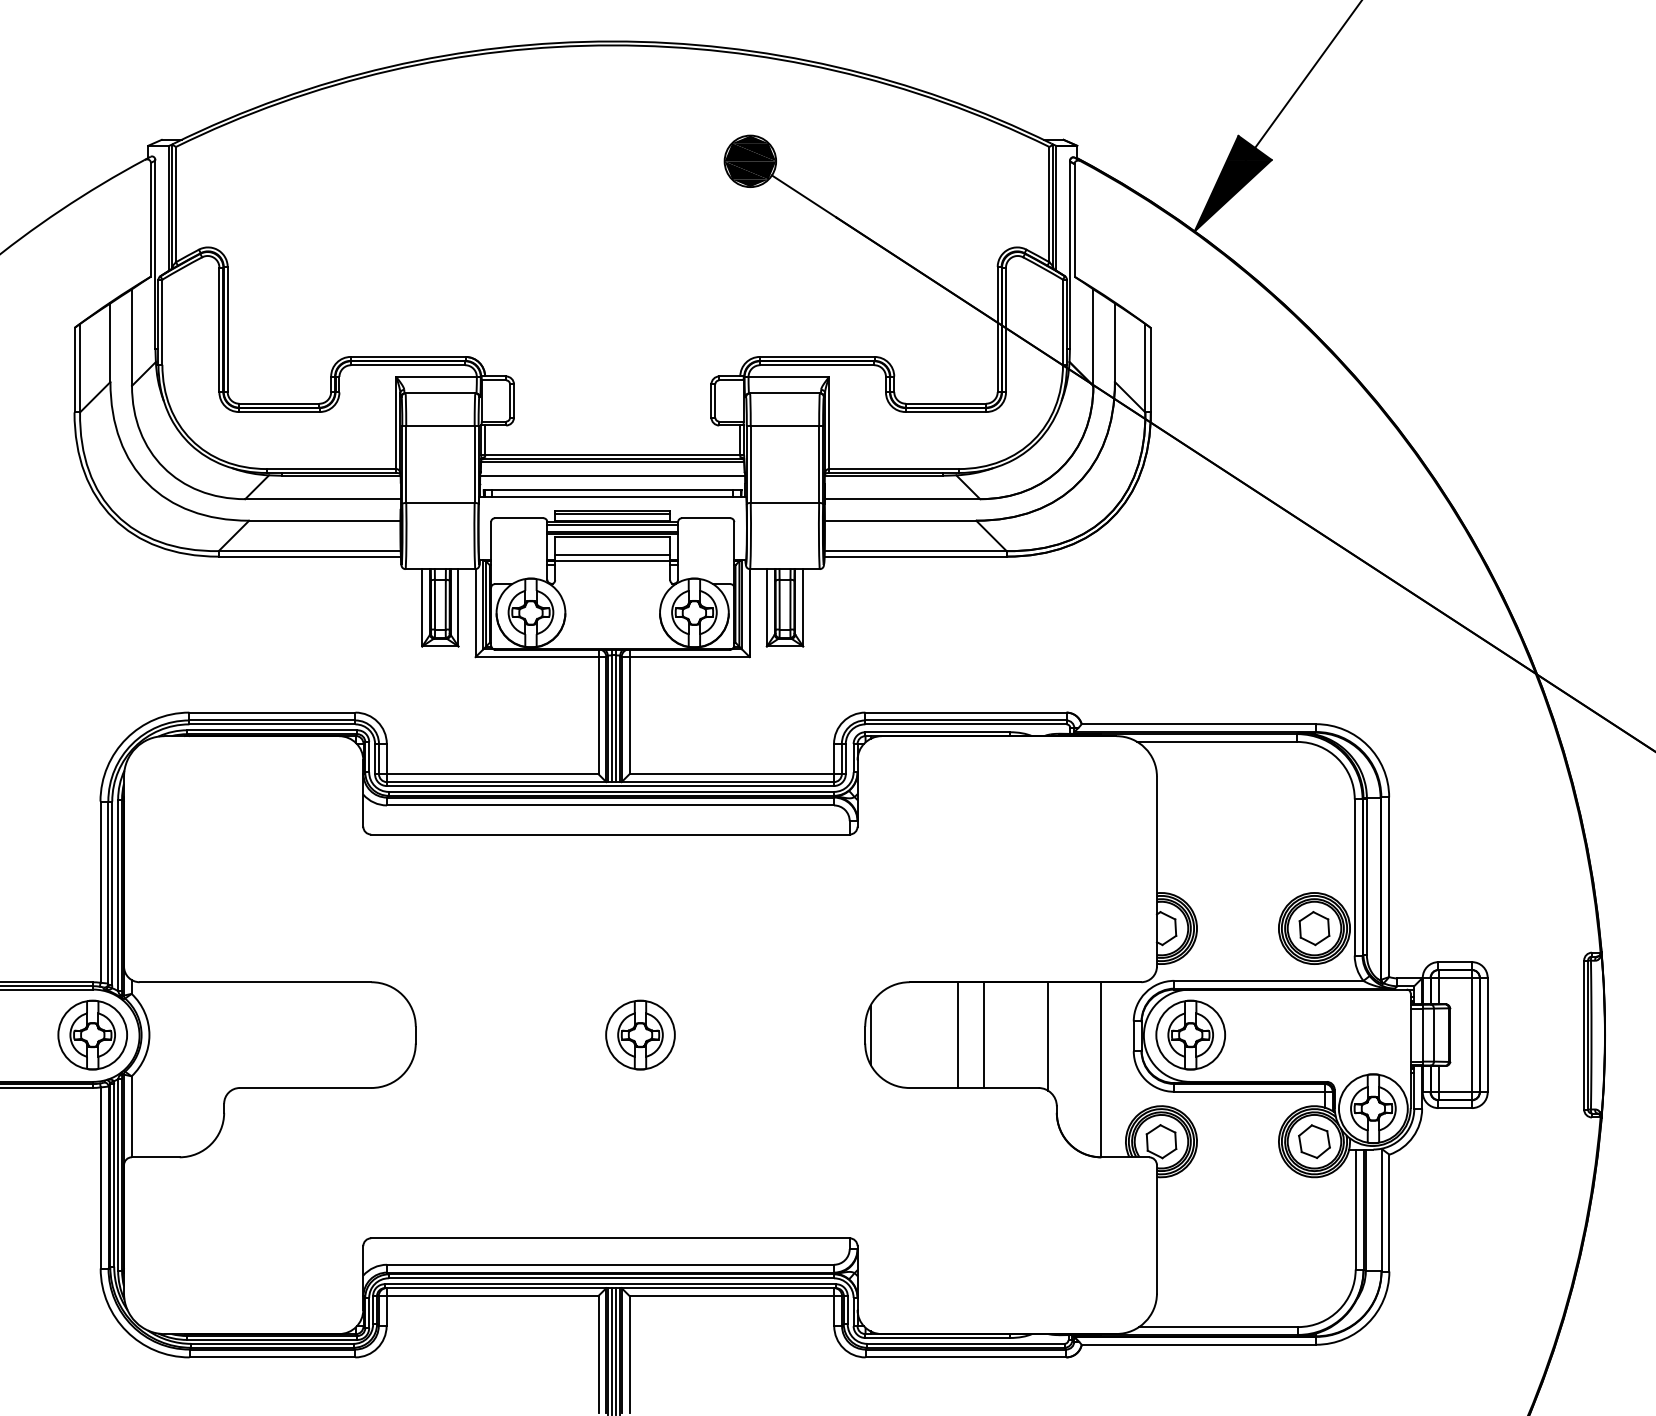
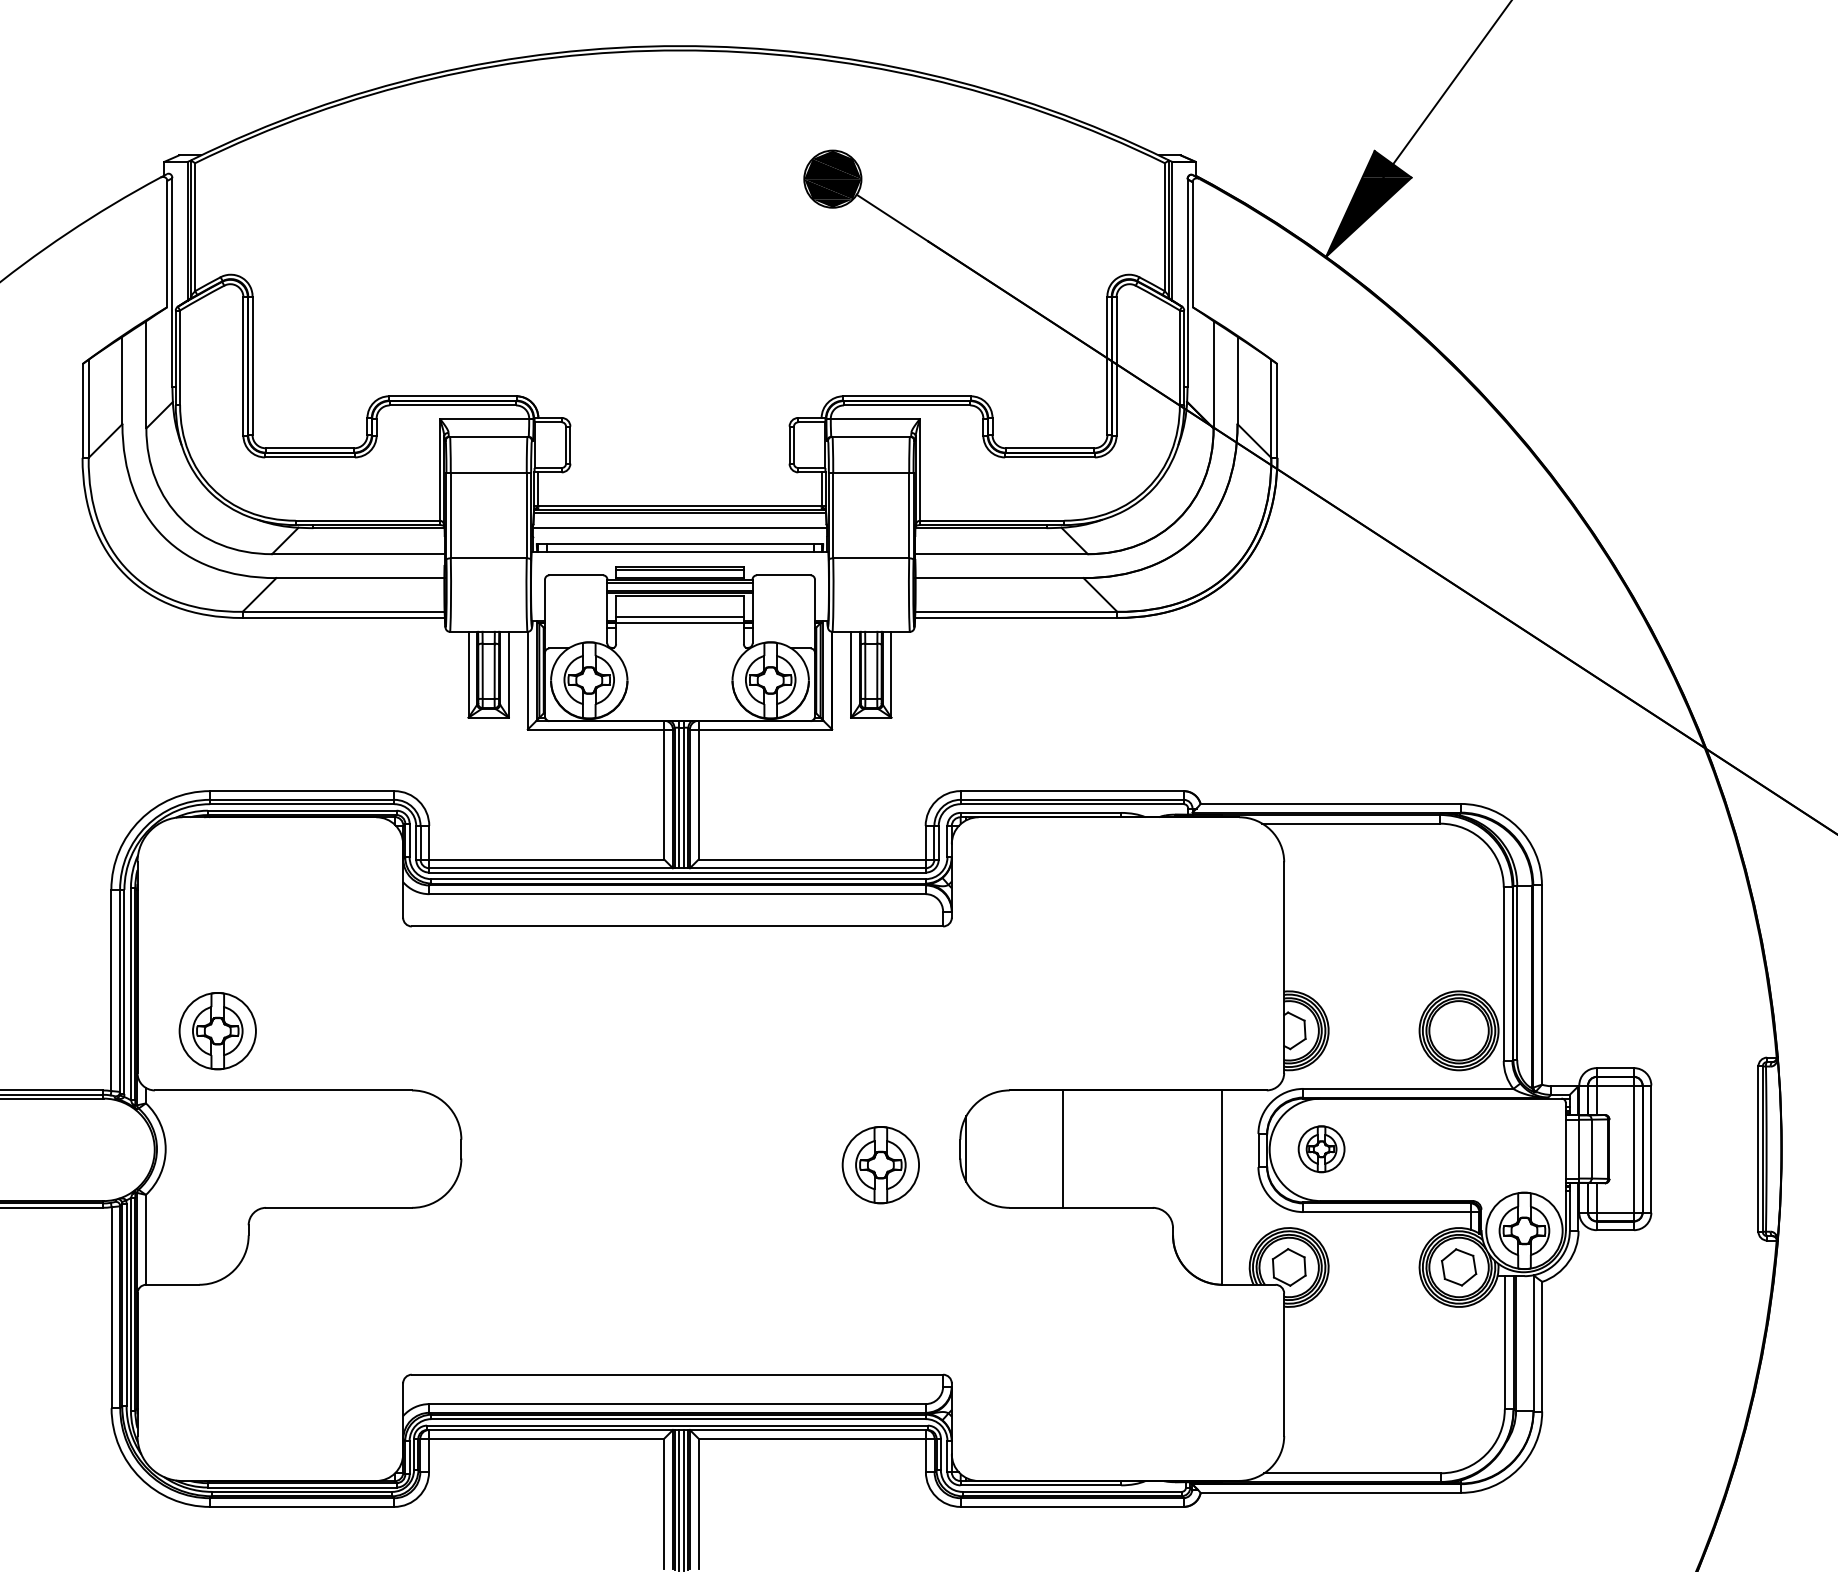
part: (1313, 928) -> (1458, 1030), removed
line: (983, 1034) -> (1091, 1148), removed
part: (92, 1035) -> (217, 1031), moved
part: (640, 1035) -> (880, 1165), moved
part: (1190, 1035) -> (1321, 1149), size x0.6
line: (1048, 1036) -> (1163, 1150), removed

